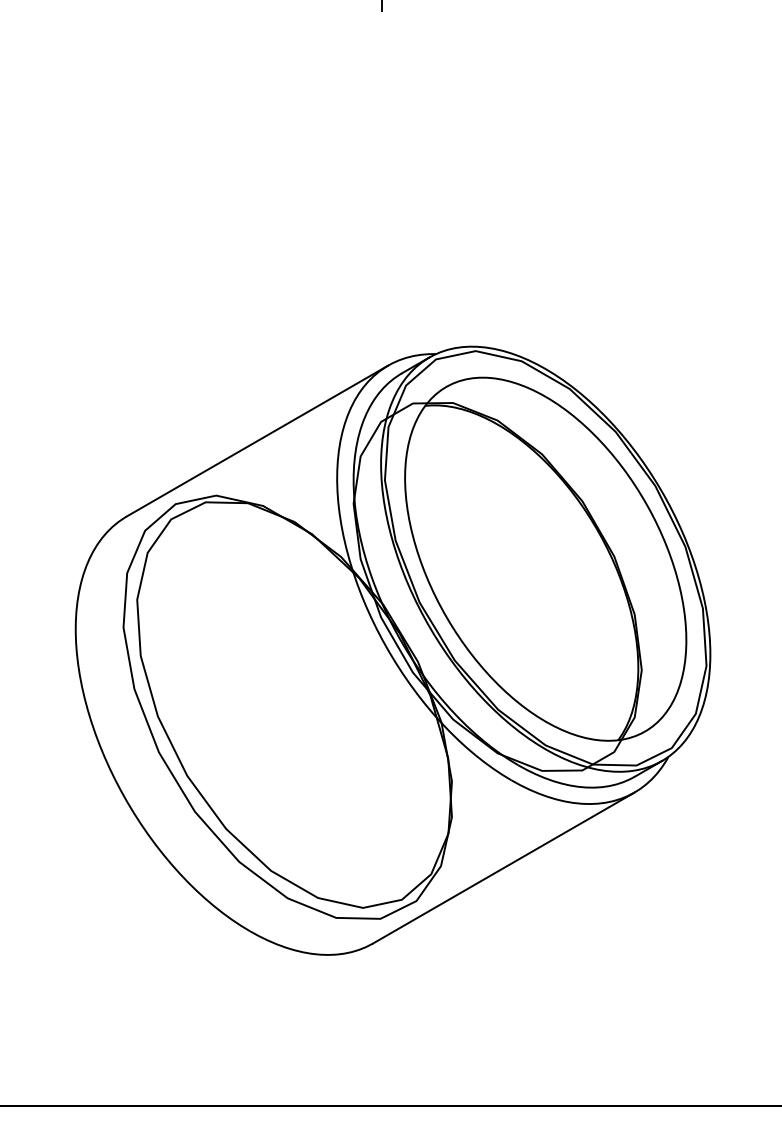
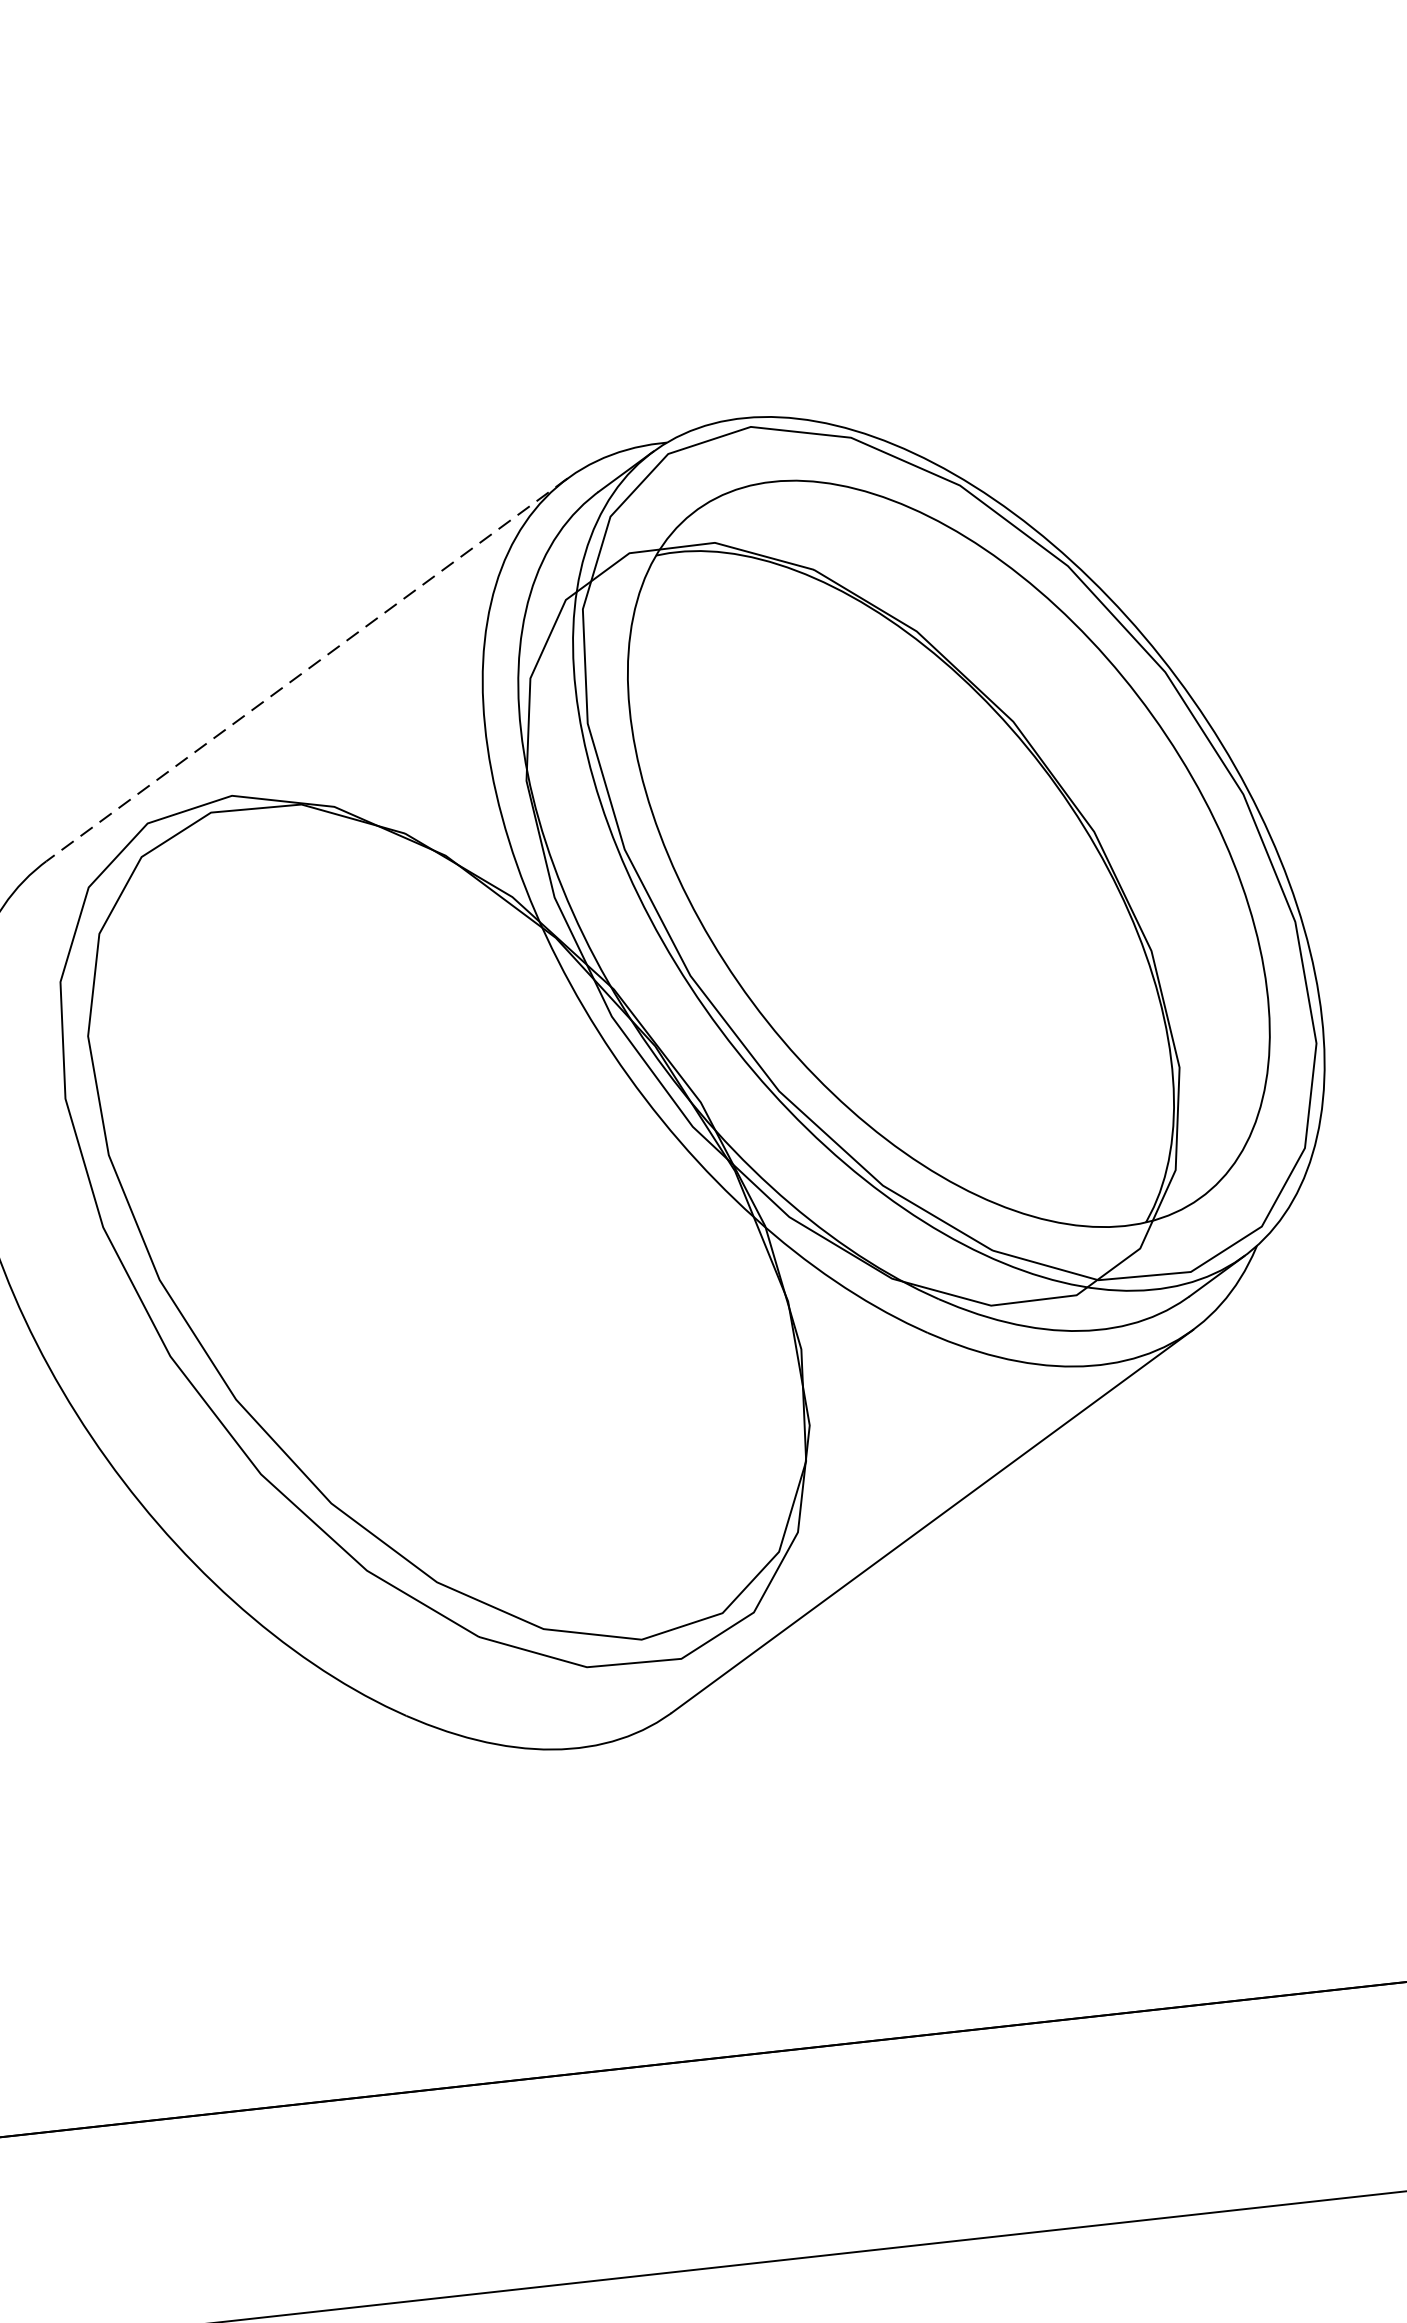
line: (257, 441) -> (307, 670), solid -> dashed

